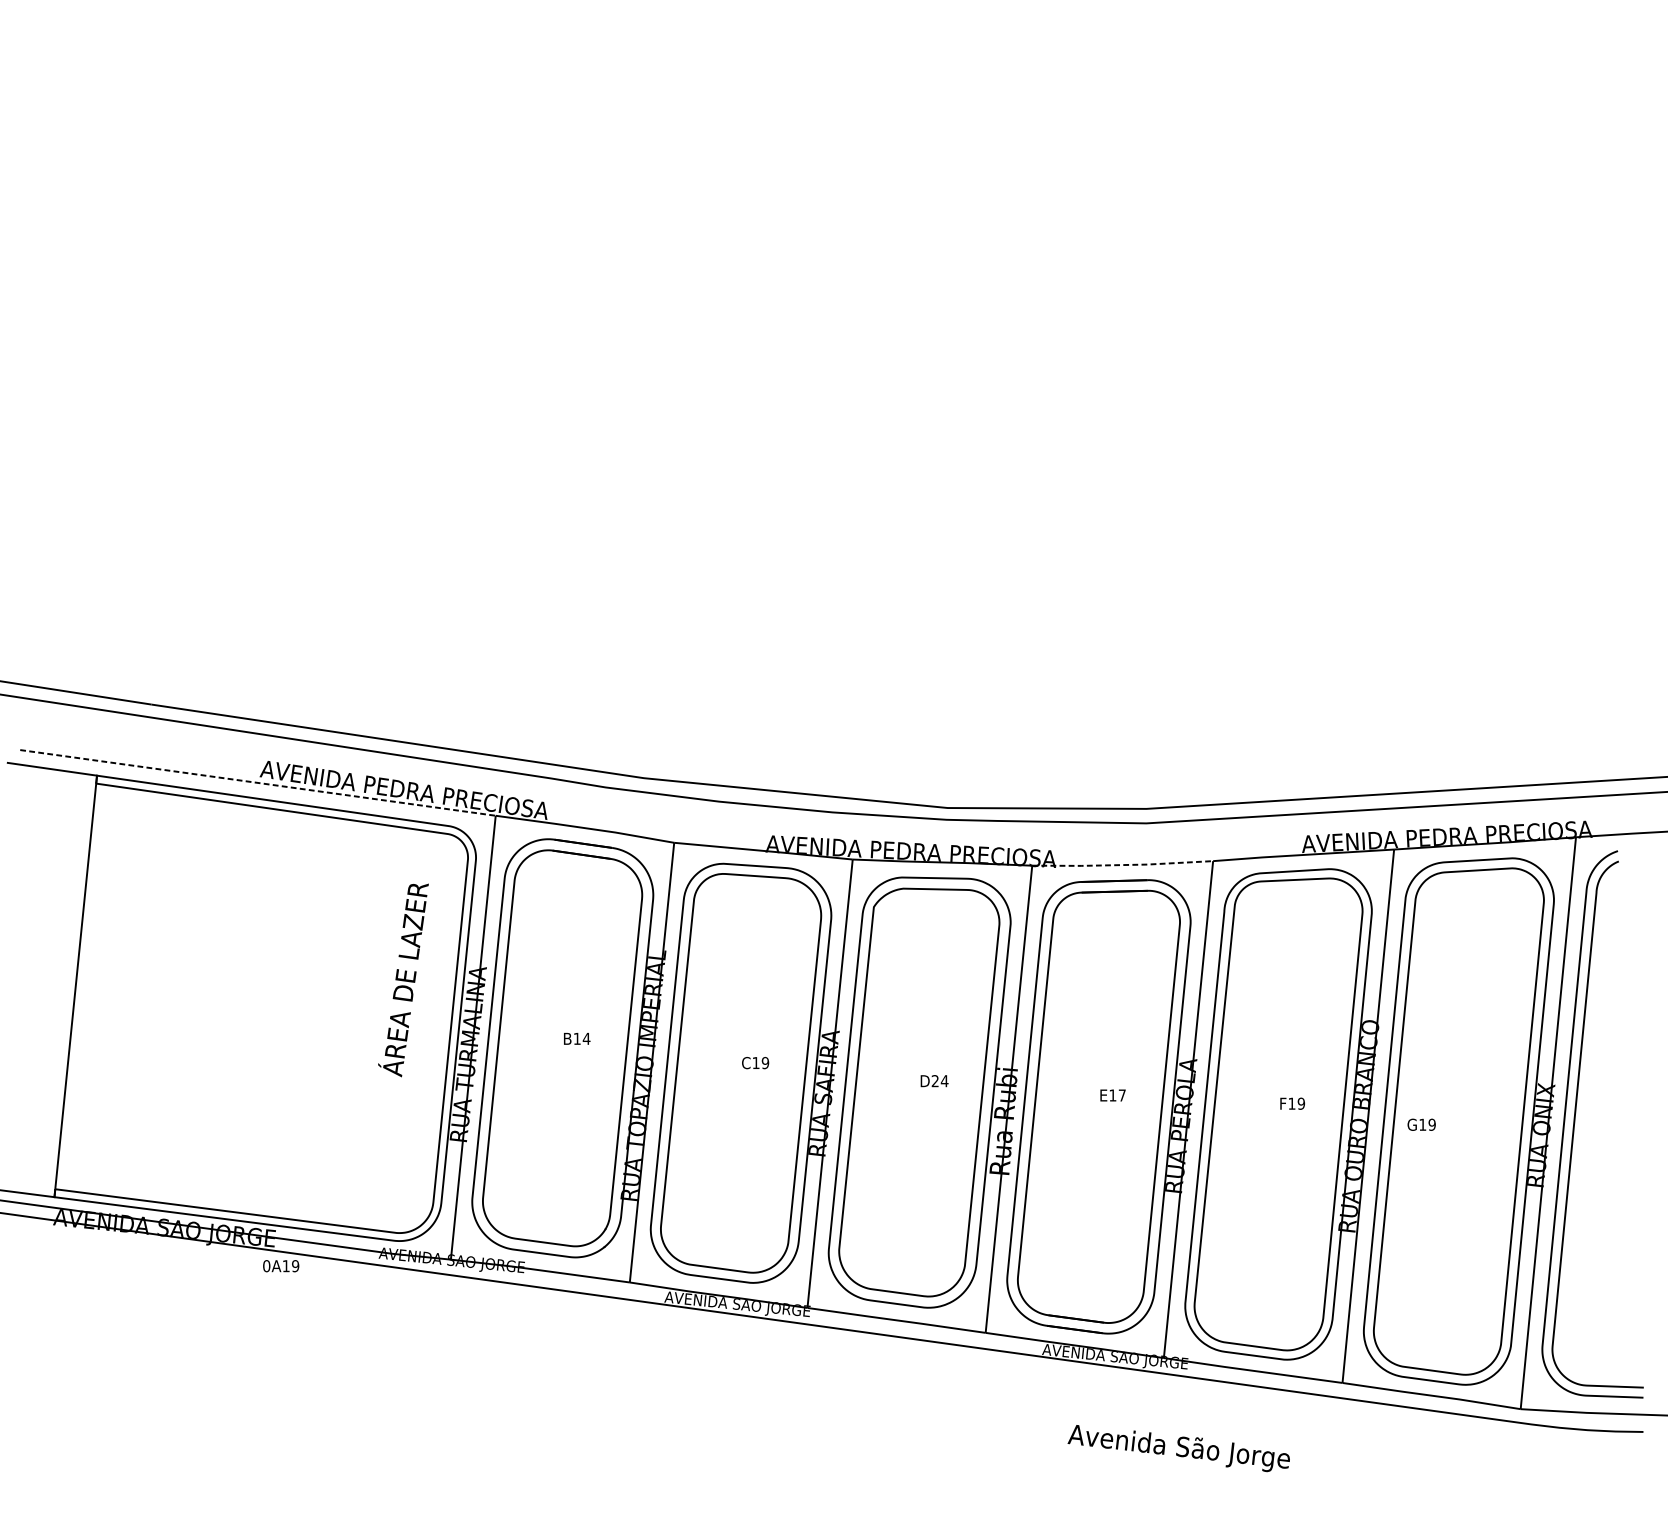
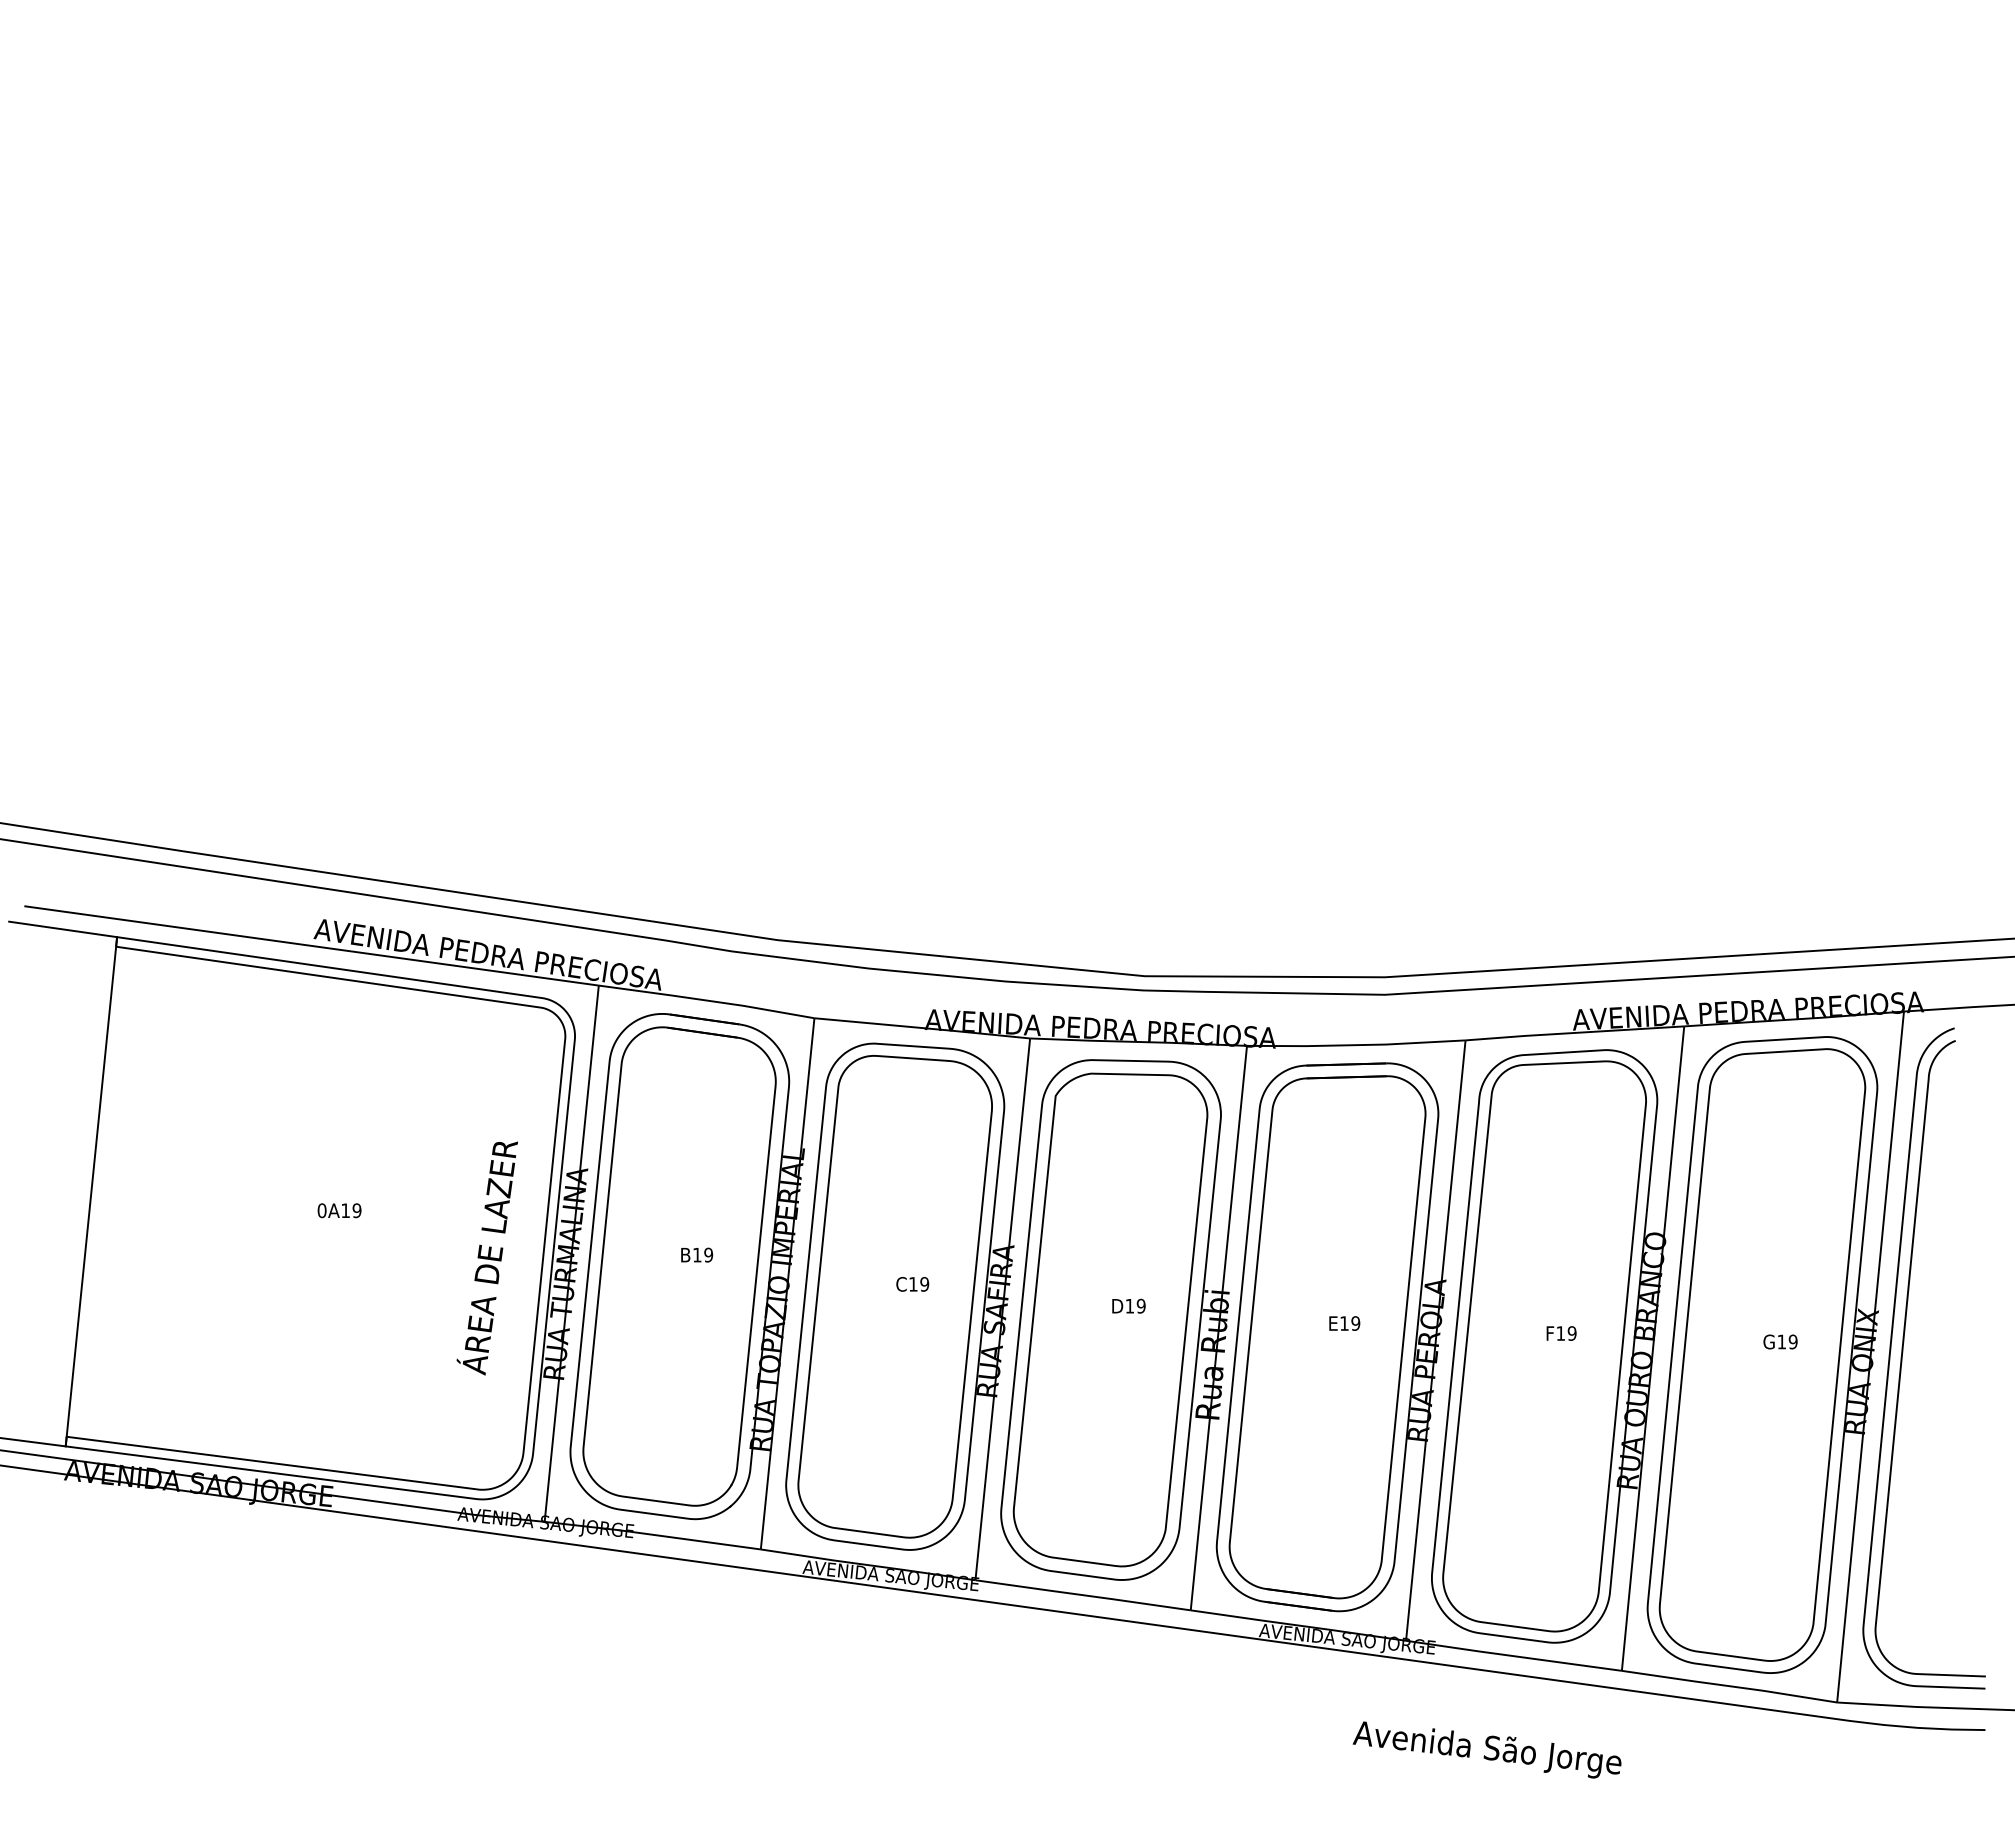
line: (258, 782) -> (312, 945), dashed -> solid
line: (1122, 865) -> (1356, 1045), dashed -> solid
text: (402, 980) -> (486, 1258), moved
text: (586, 1038) -> (708, 1254), B14 -> B19
text: (939, 1080) -> (1135, 1305), D24 -> D19
text: (1122, 1095) -> (1355, 1323), E17 -> E19
text: (1421, 1124) -> (1780, 1341), moved
text: (281, 1265) -> (339, 1210), moved
text: (1178, 1448) -> (1486, 1749), moved

